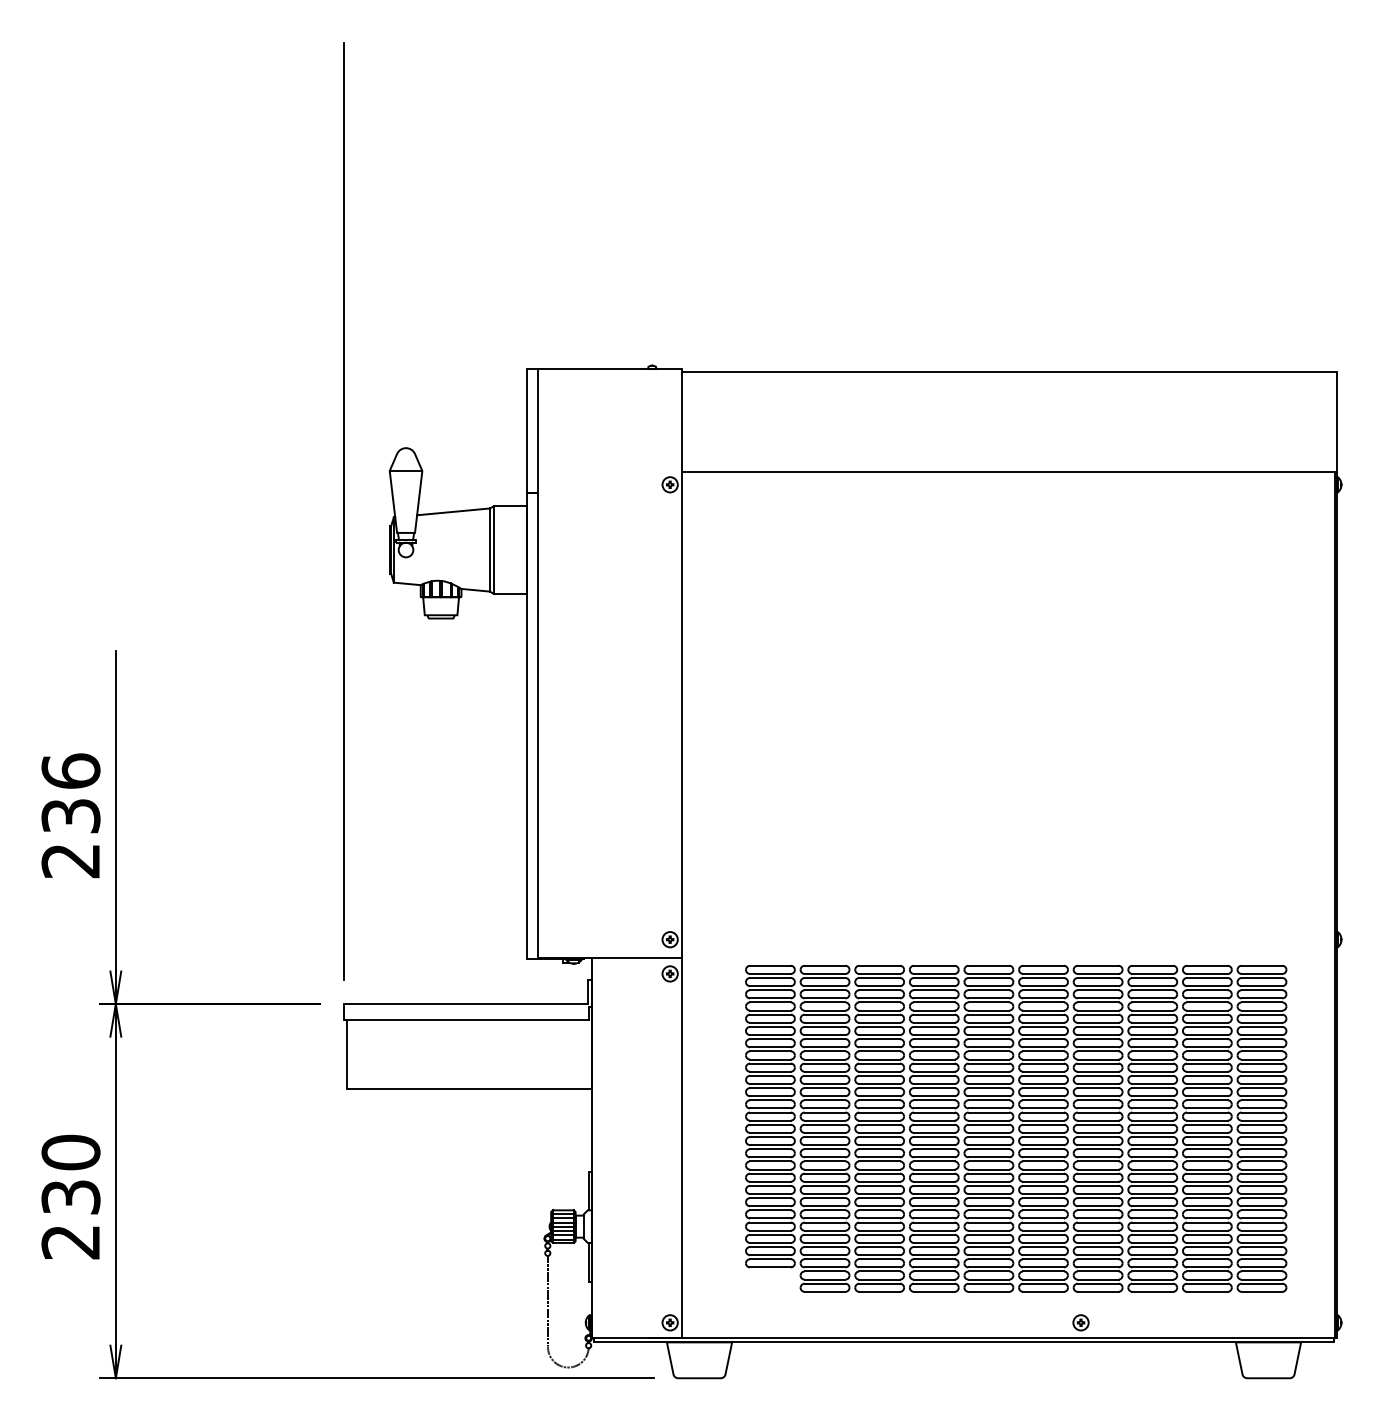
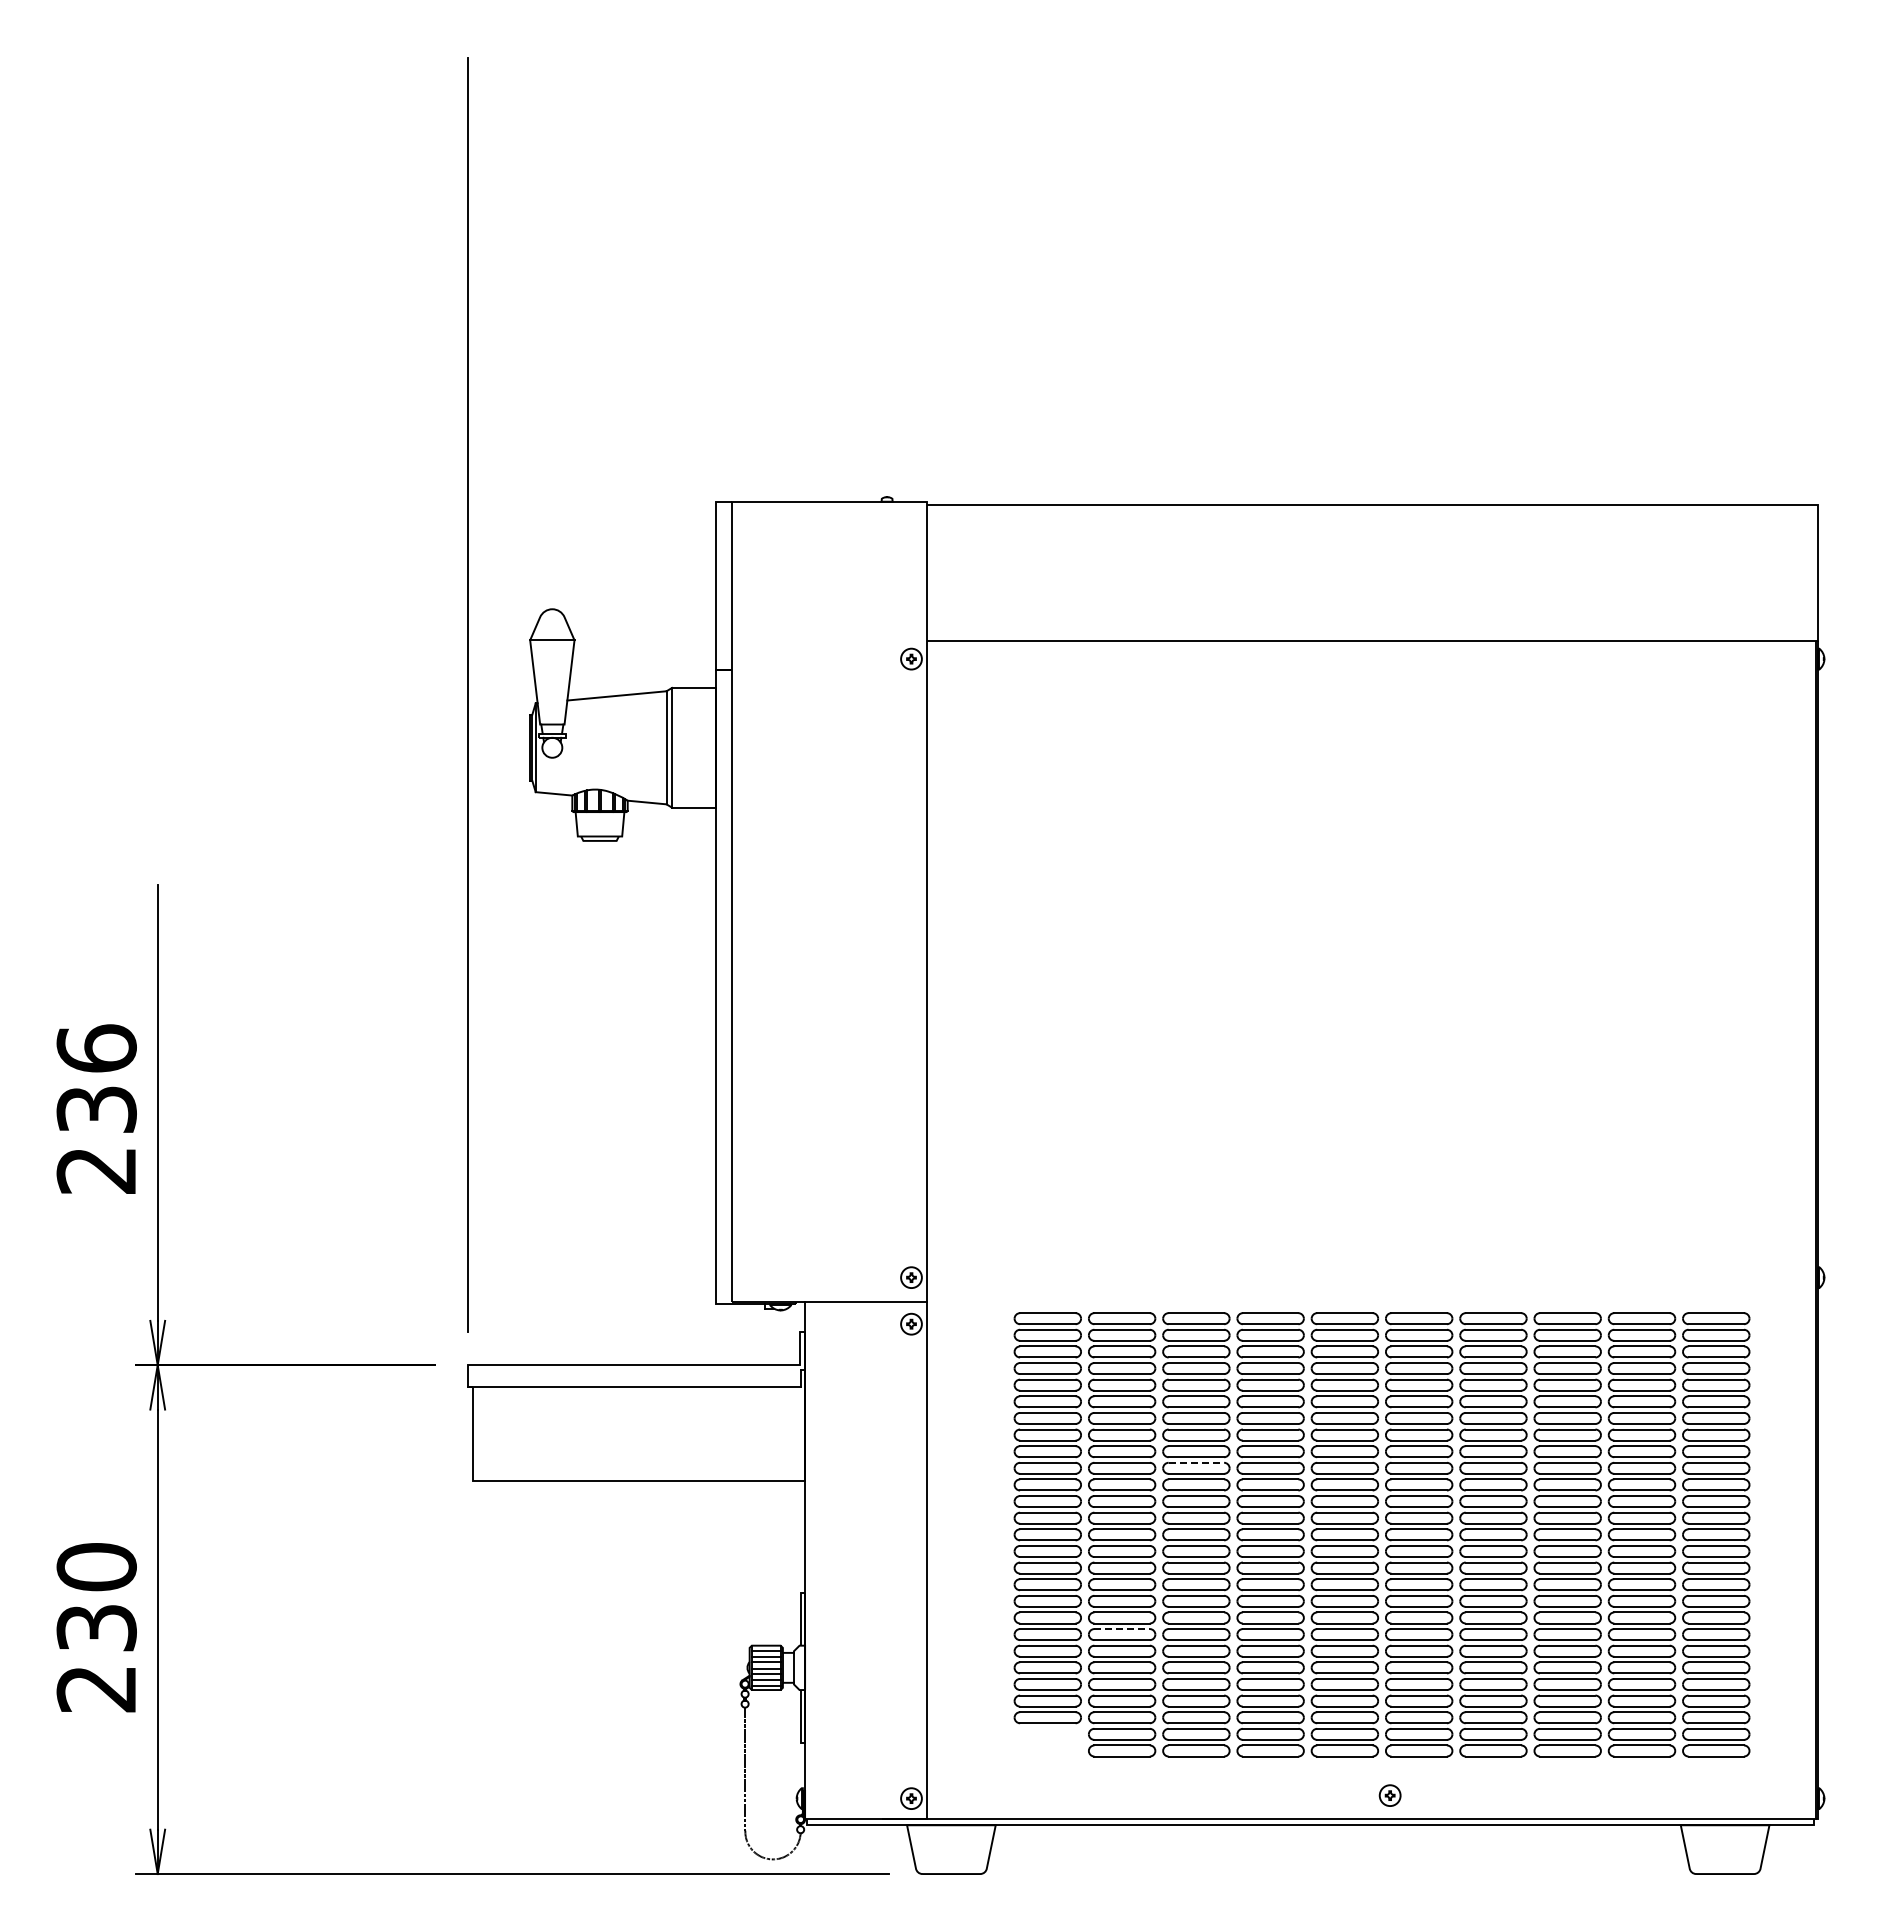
line: (879, 1075) -> (1196, 1462), solid -> dashed
line: (825, 1198) -> (1122, 1629), solid -> dashed
part: (1080, 1322) -> (1389, 1795), moved

